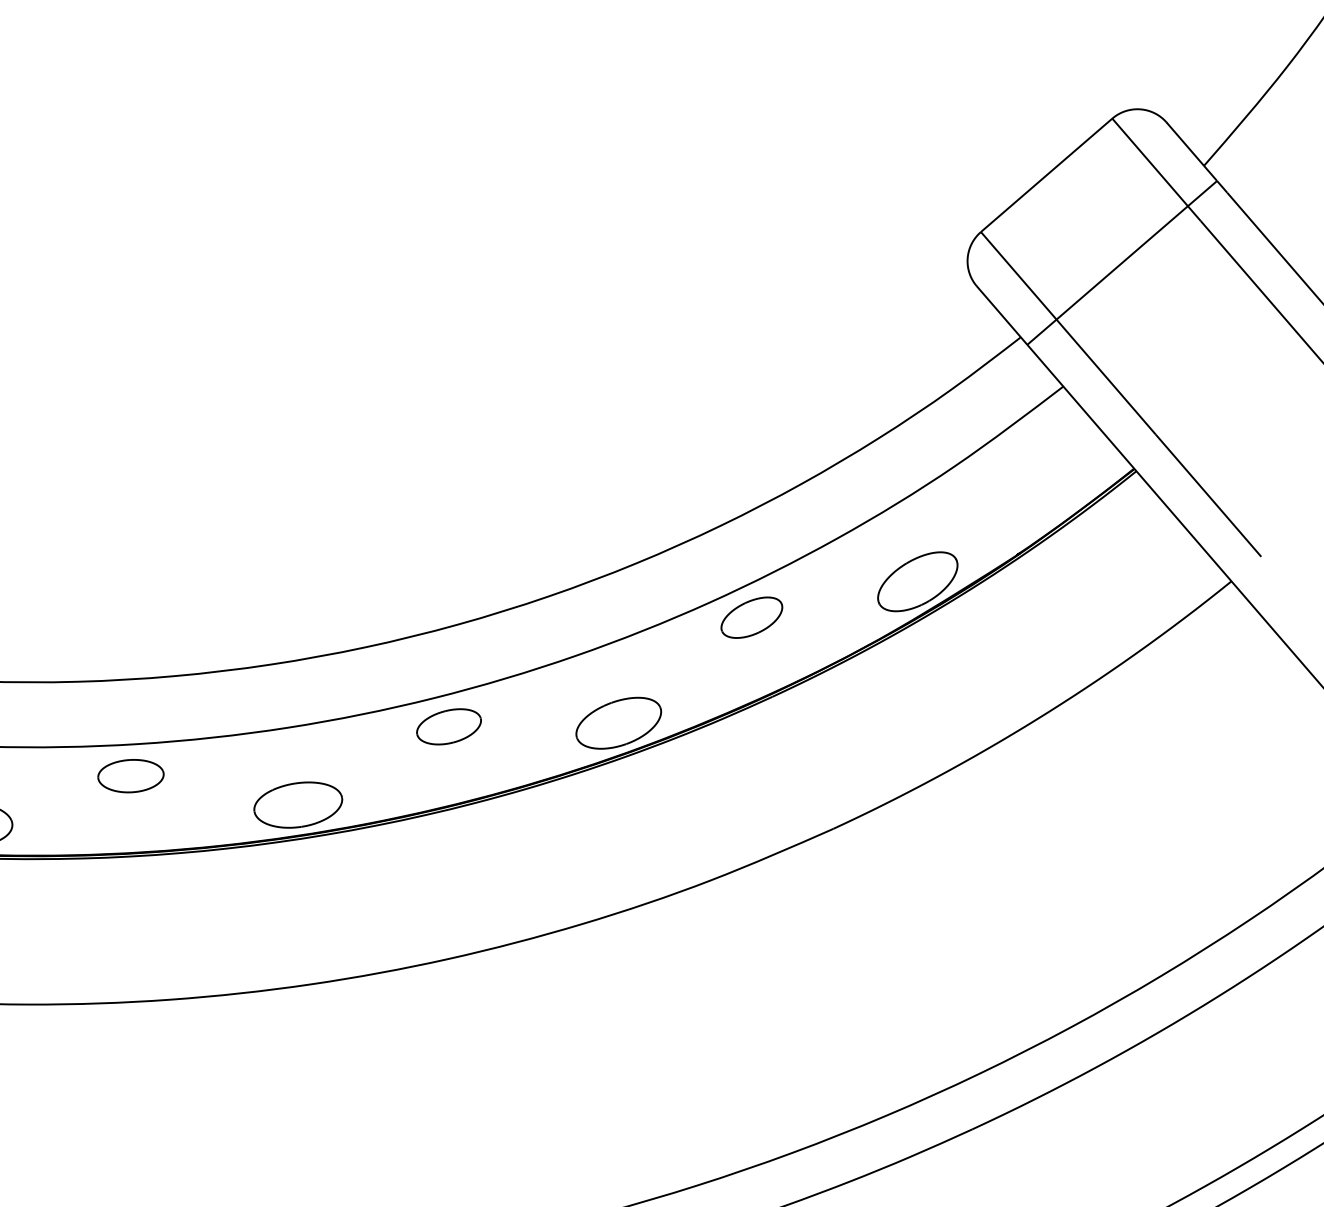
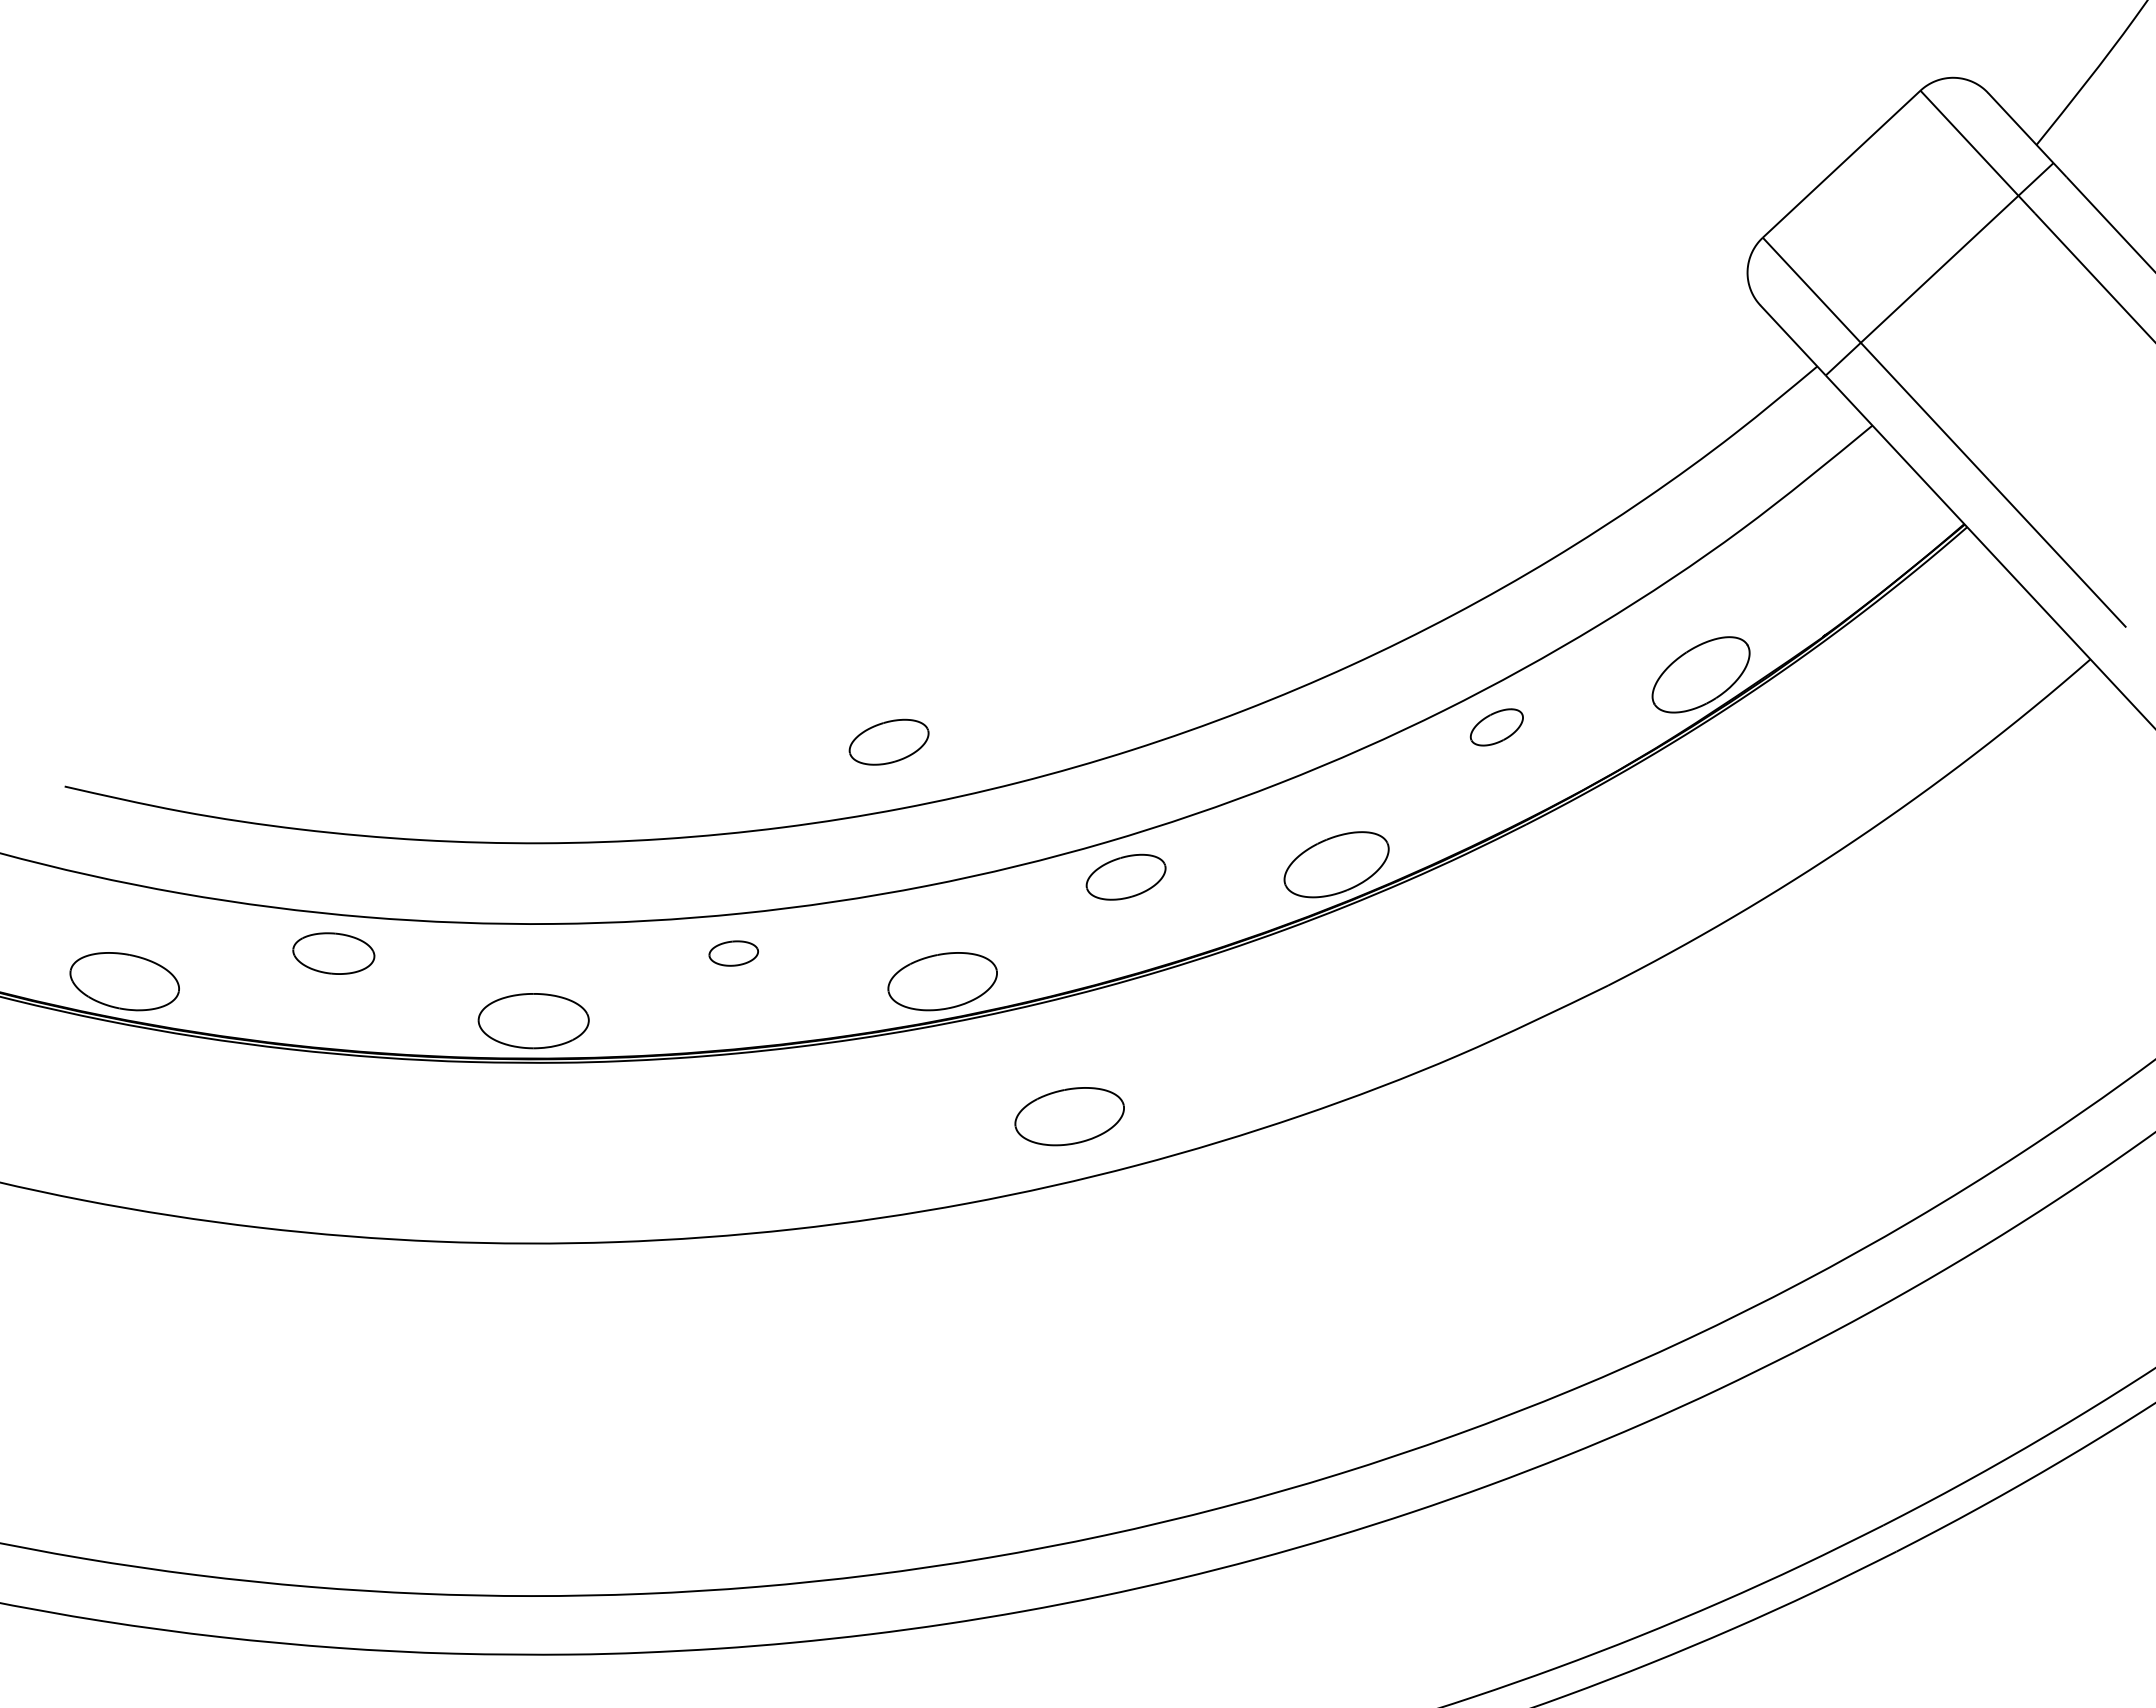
part: (262, 610) -> (888, 741), added
part: (751, 617) -> (1496, 727), size x0.7
part: (130, 776) -> (733, 953), size x0.6
part: (396, 917) -> (1069, 1116), added

